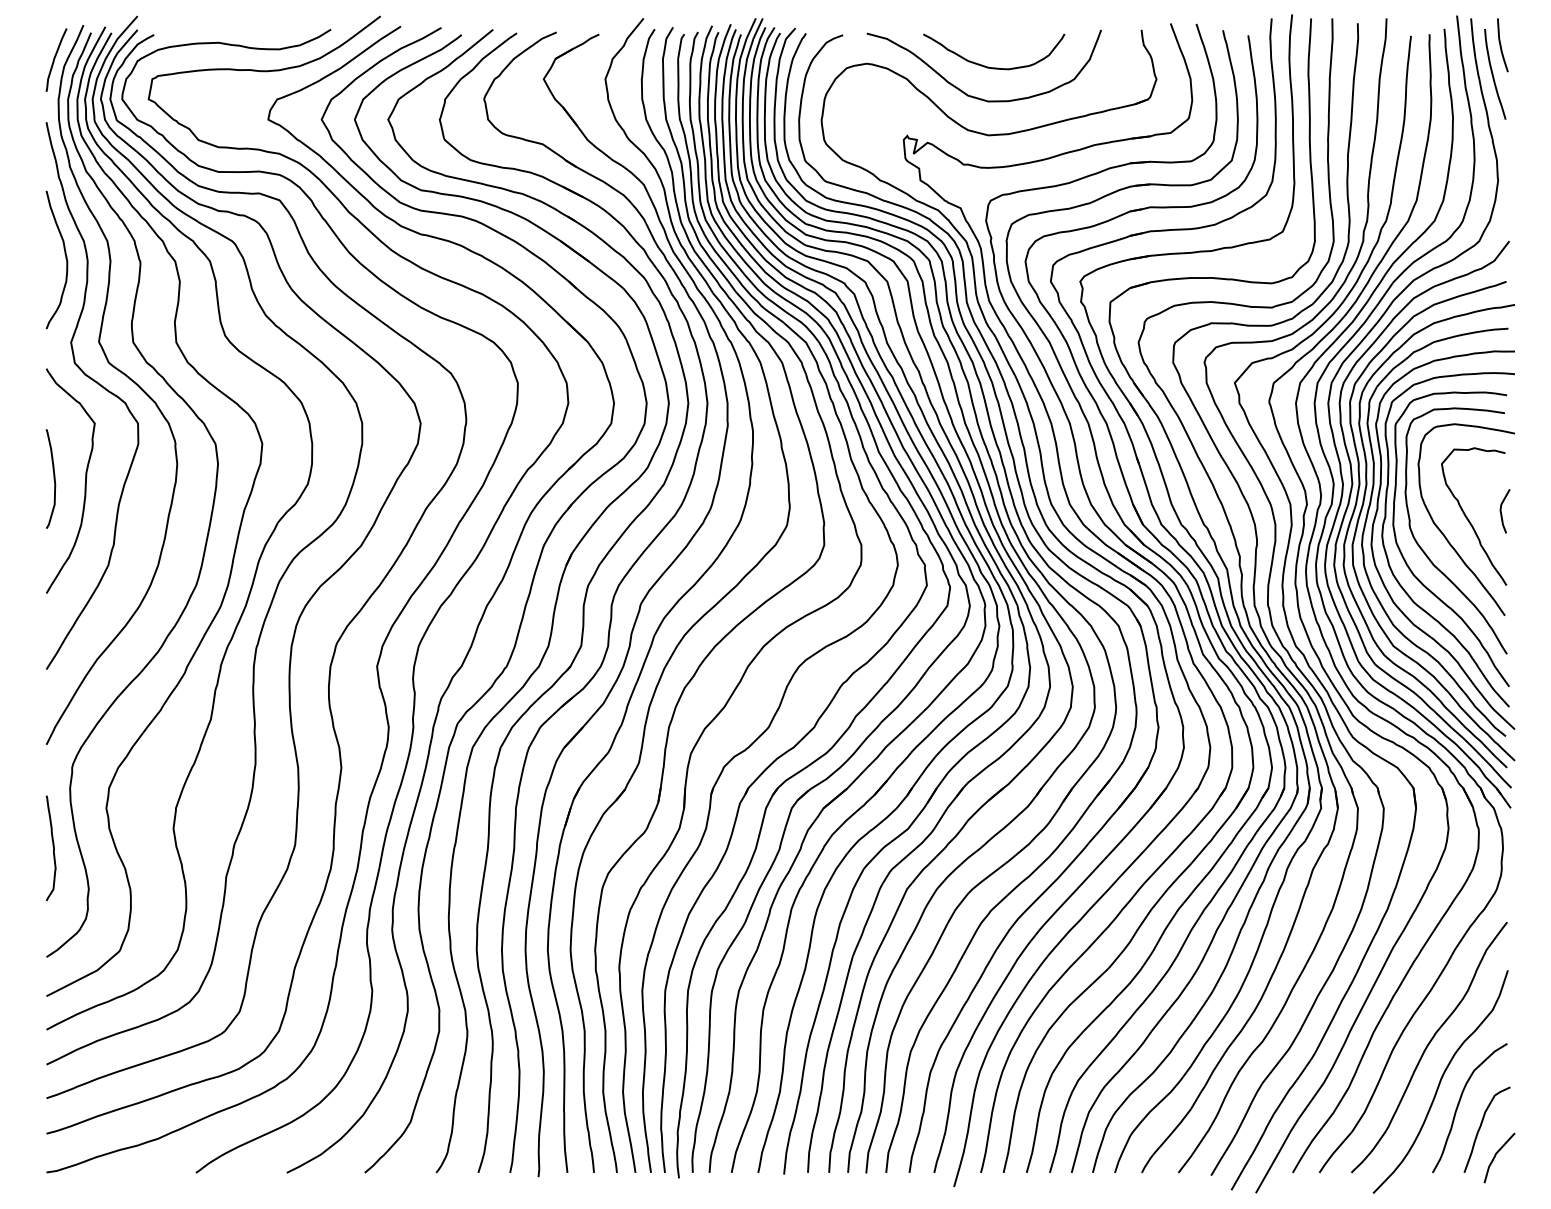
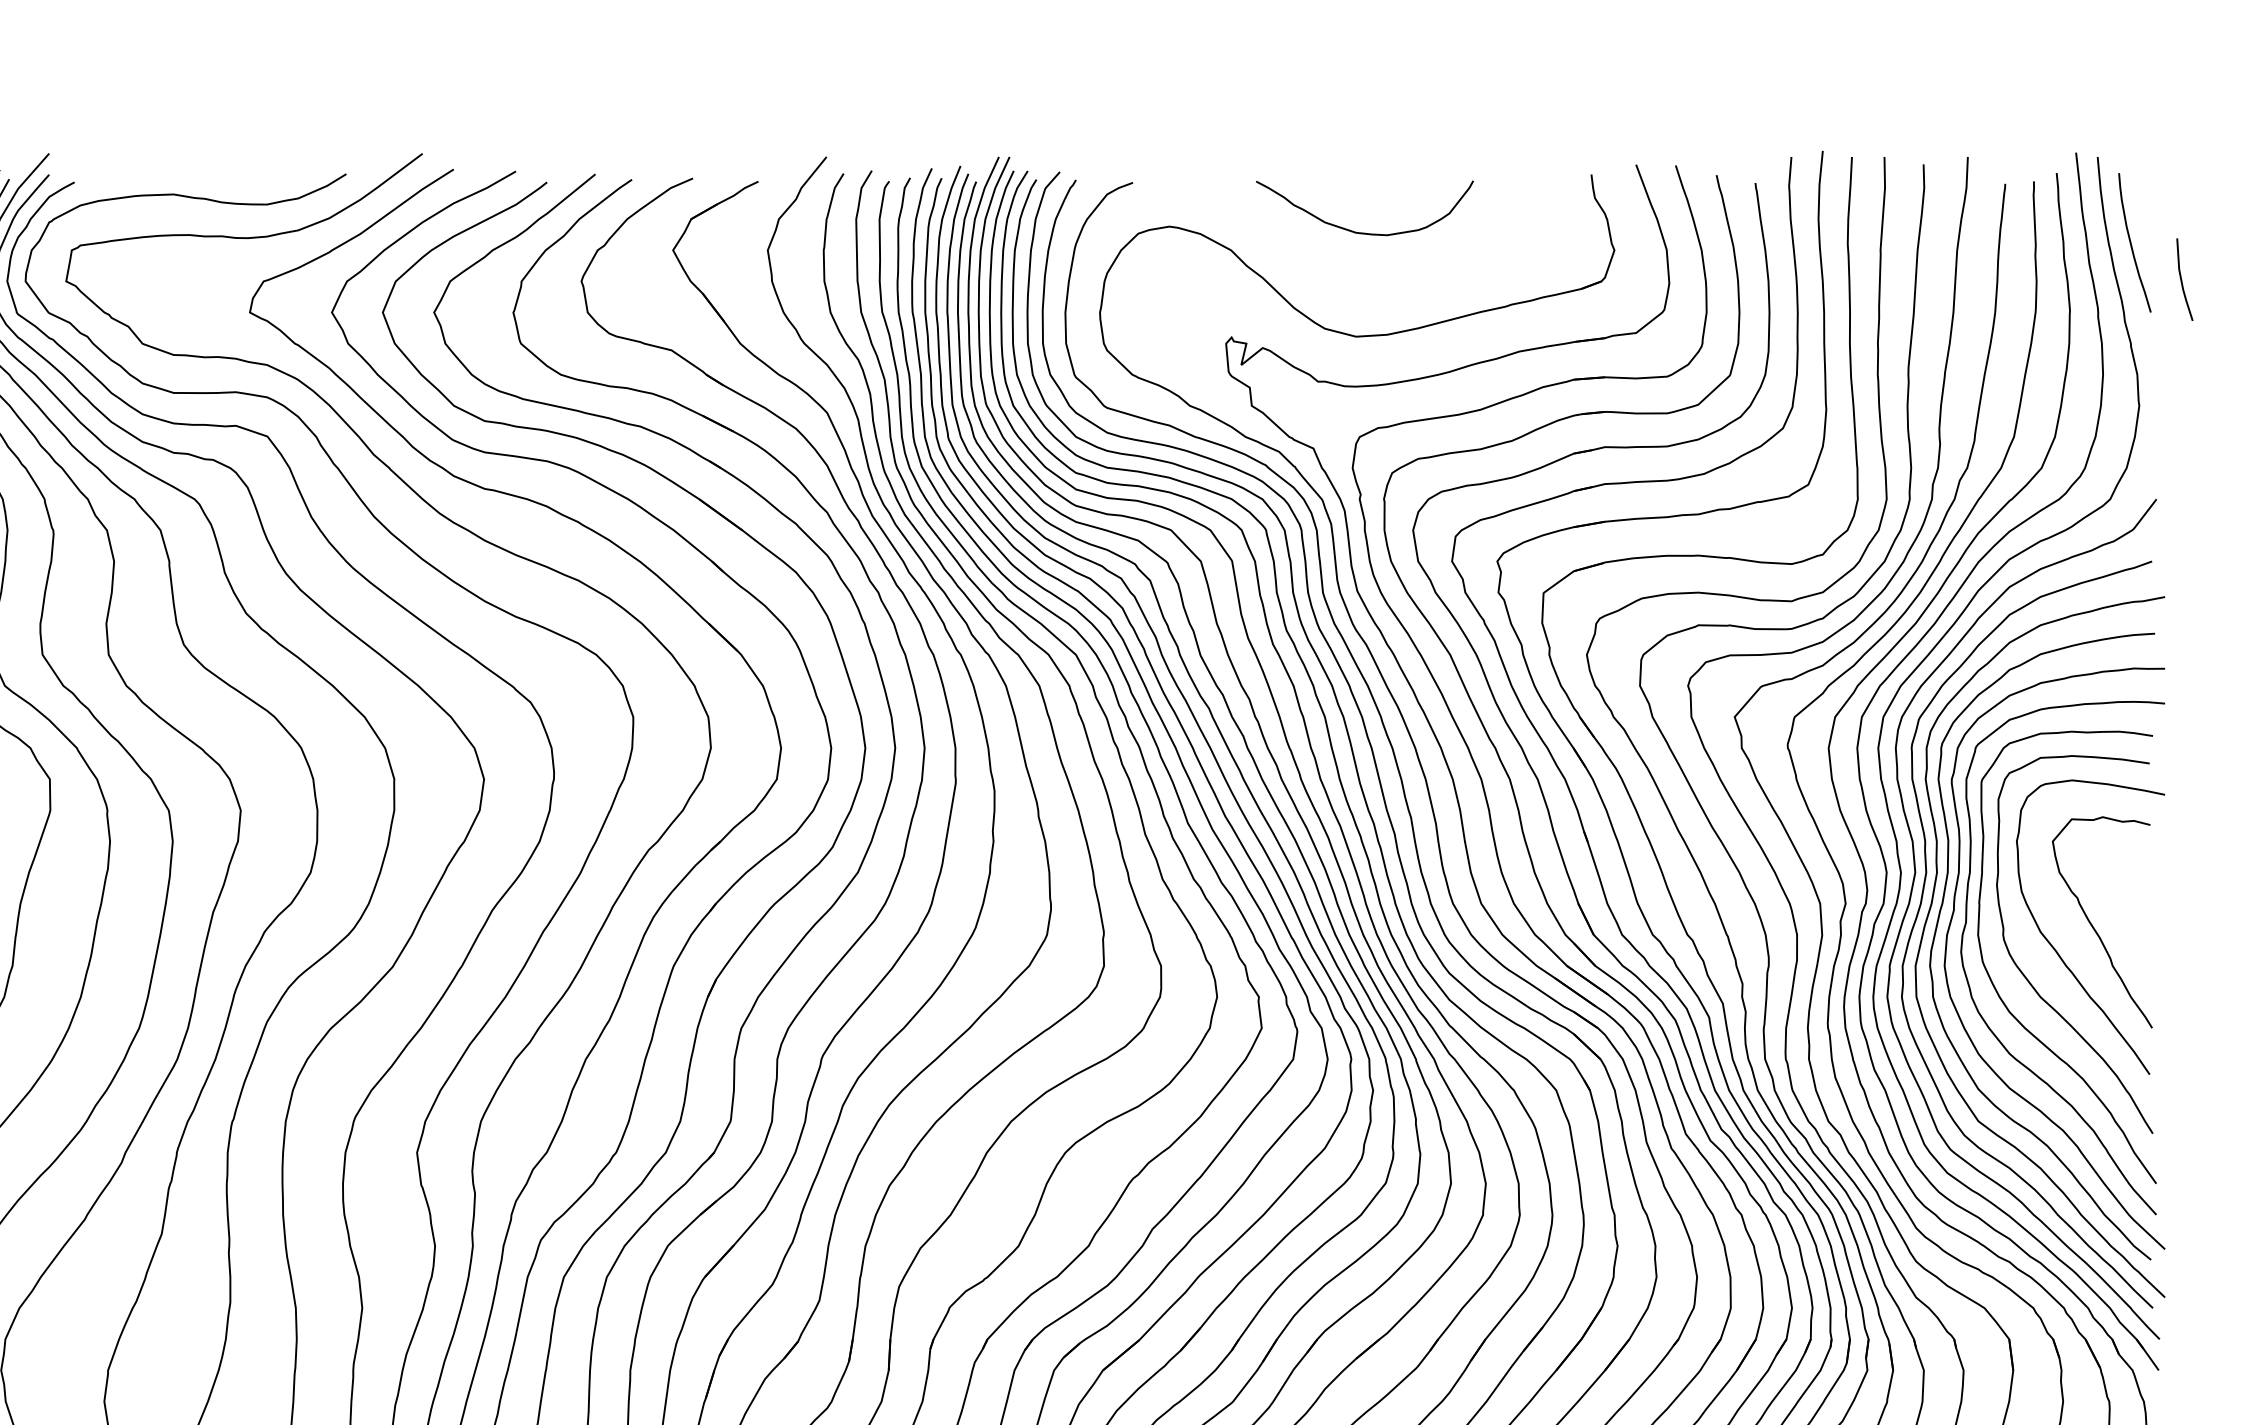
line: (1501, 45) -> (2182, 280), moved
curve: (975, 96) -> (1336, 276), removed
line: (1501, 511) -> (2144, 914), removed

